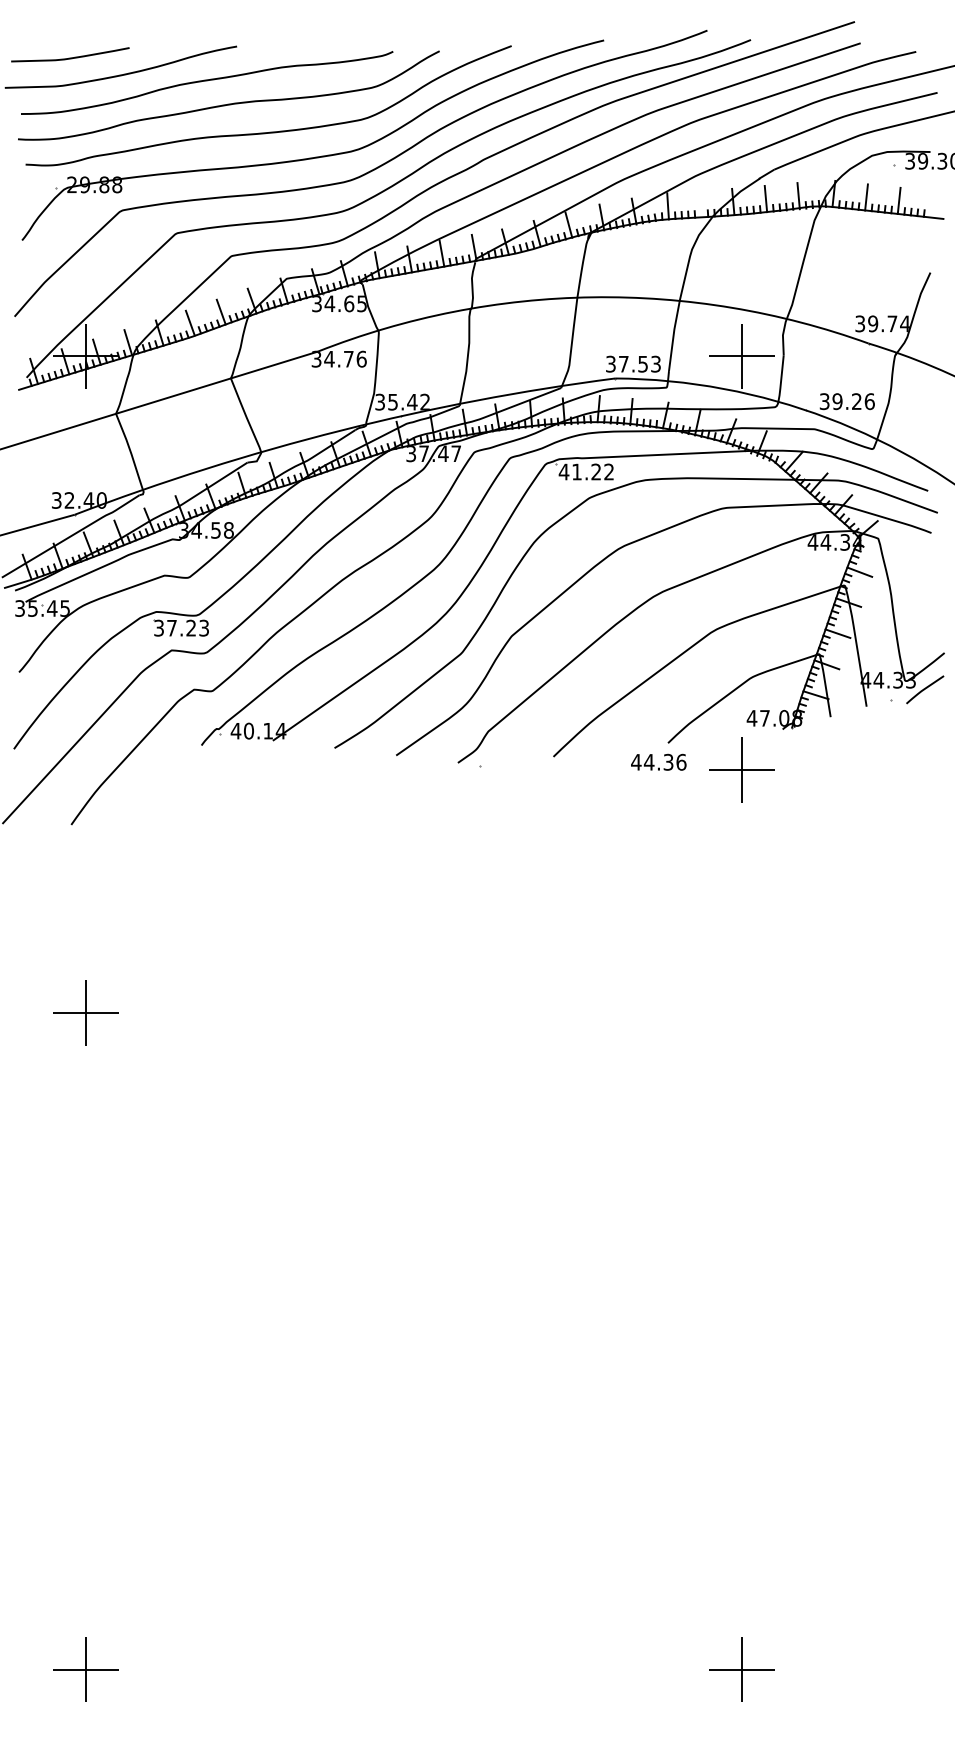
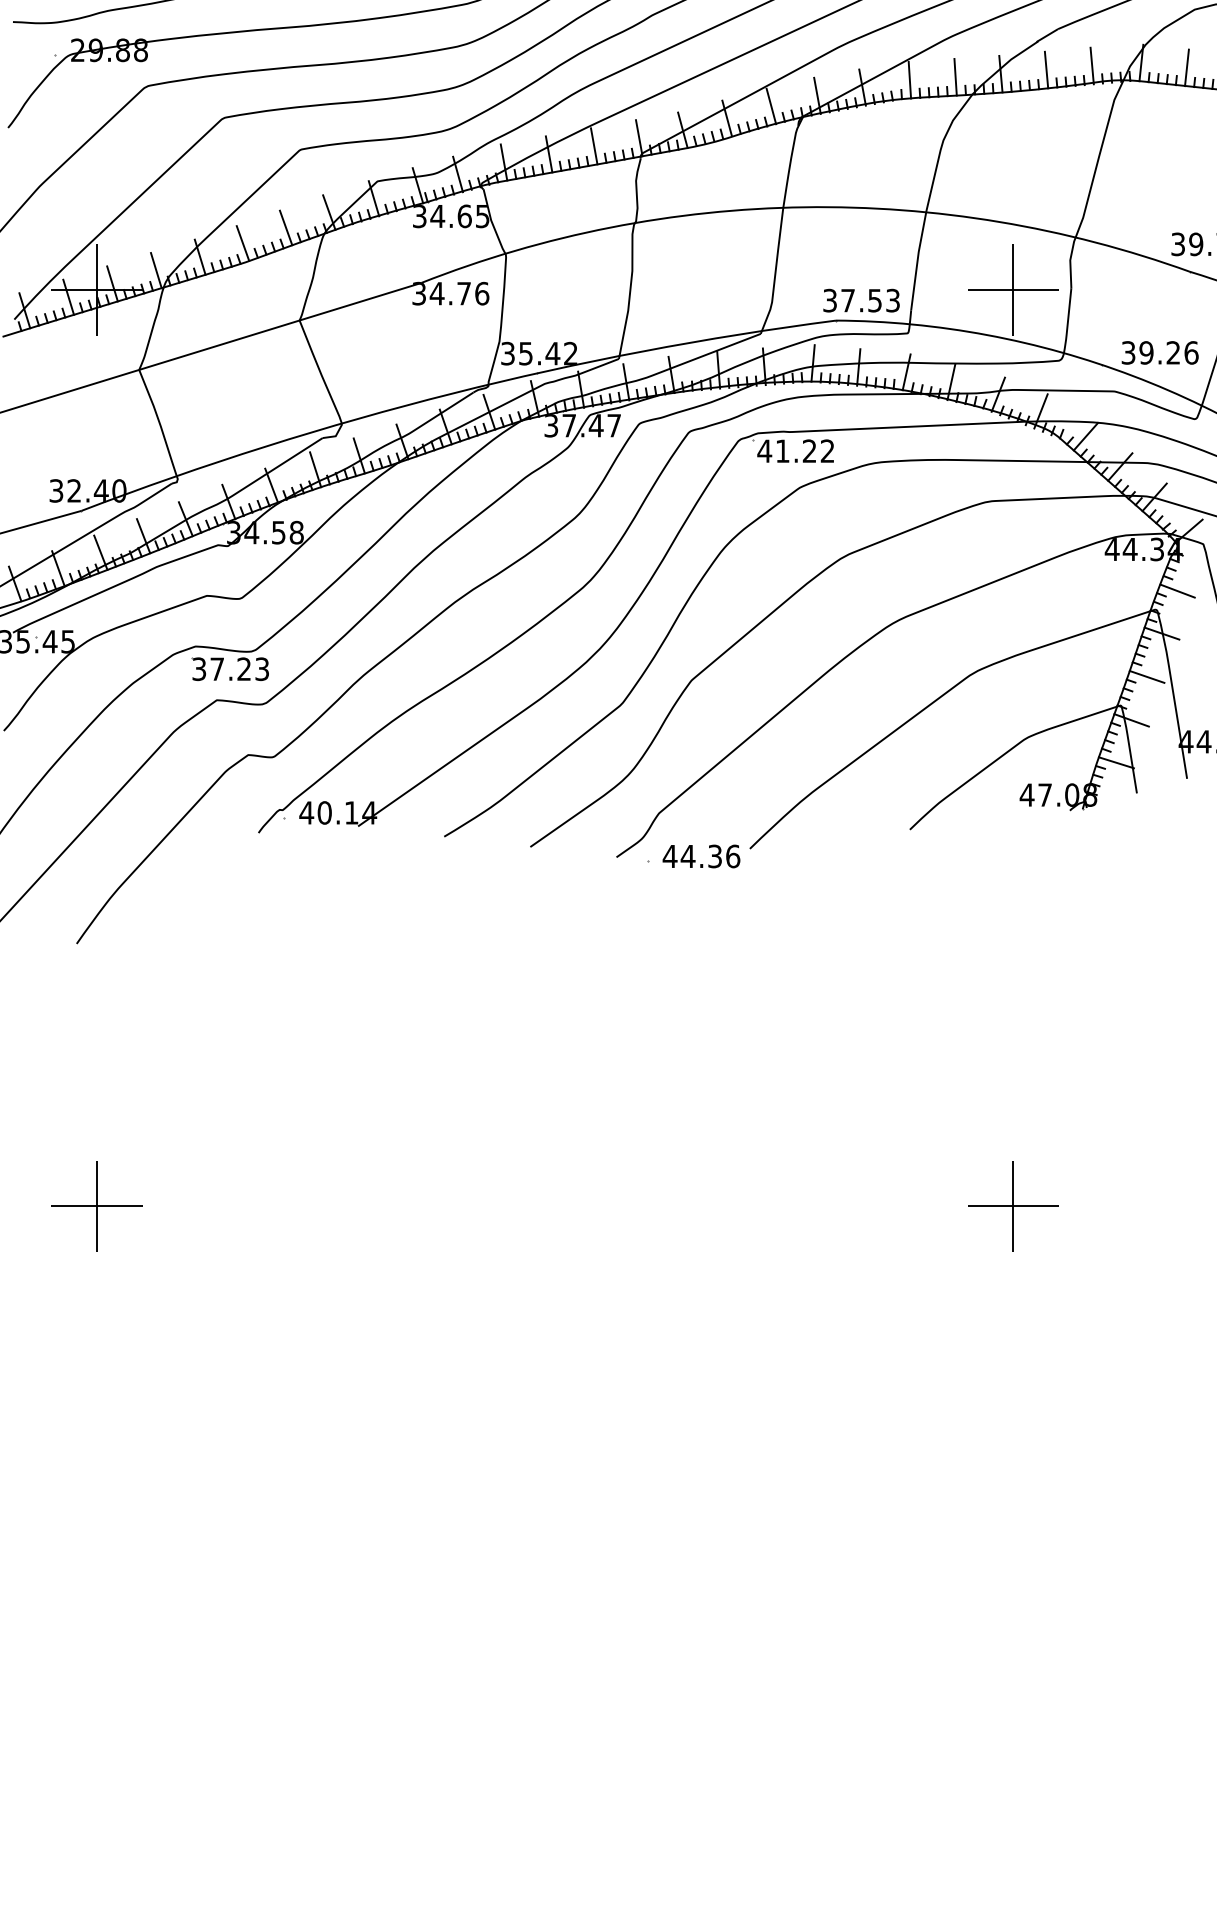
line: (700, 204) -> (955, 77), added
text: (658, 761) -> (701, 855), moved
part: (741, 769) -> (1012, 1205), moved

